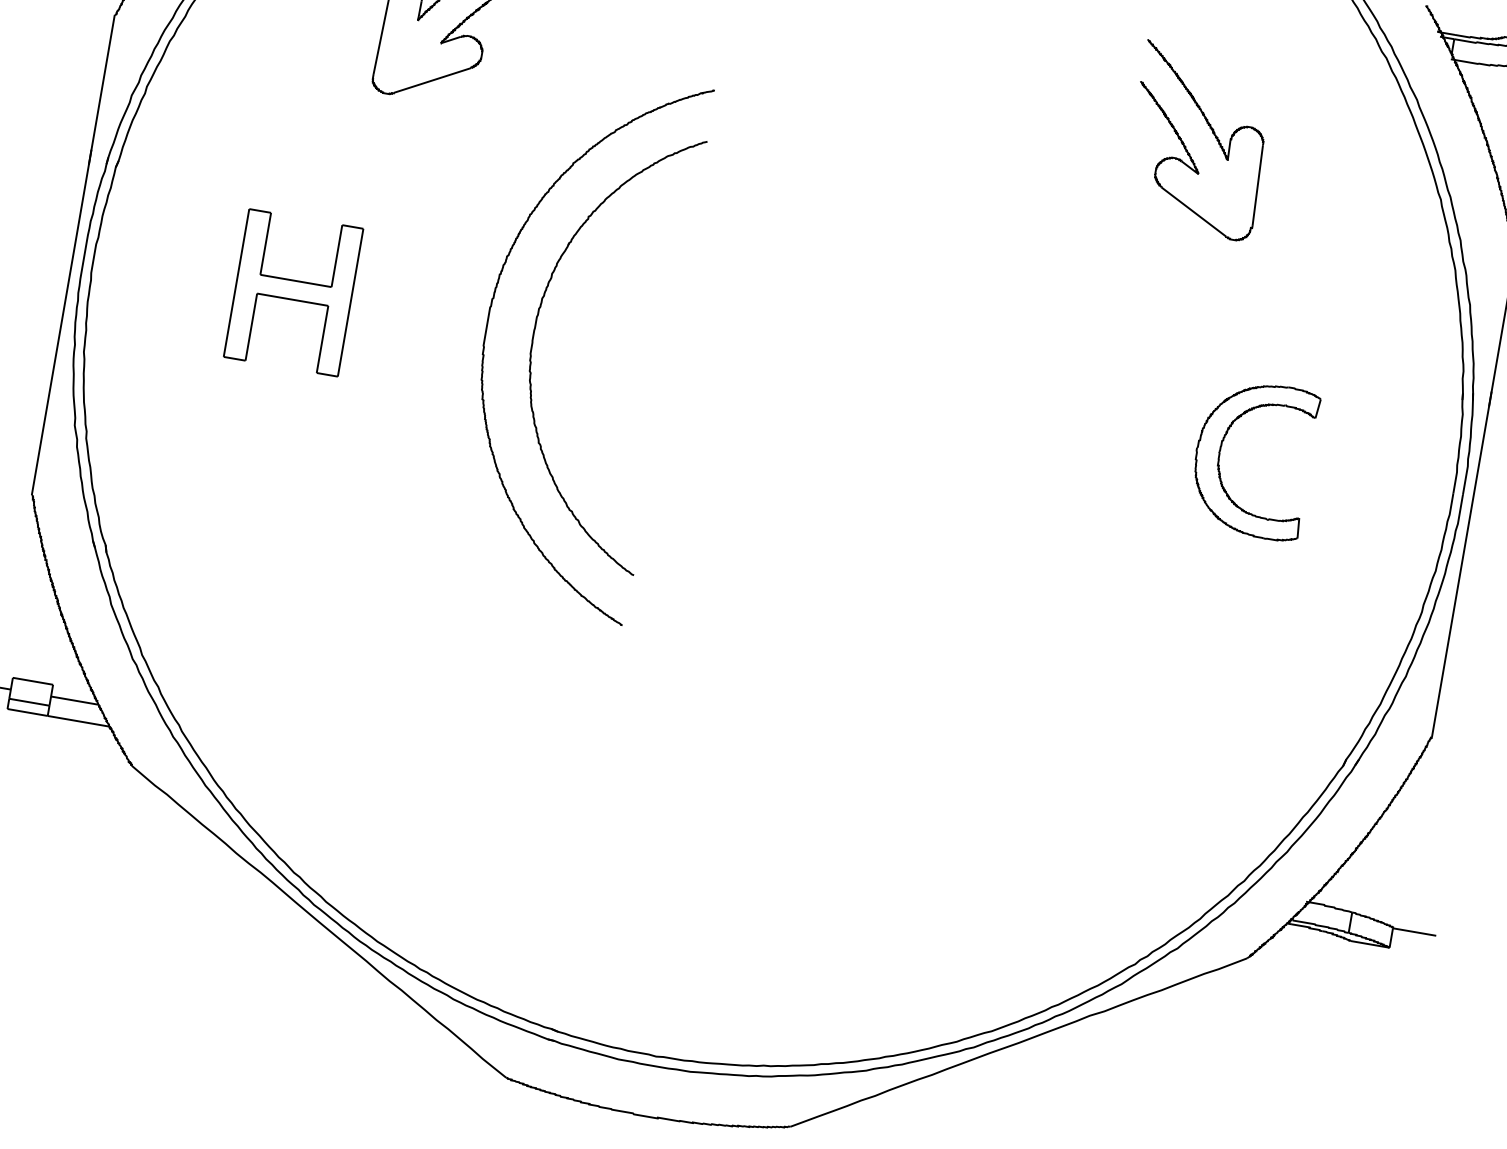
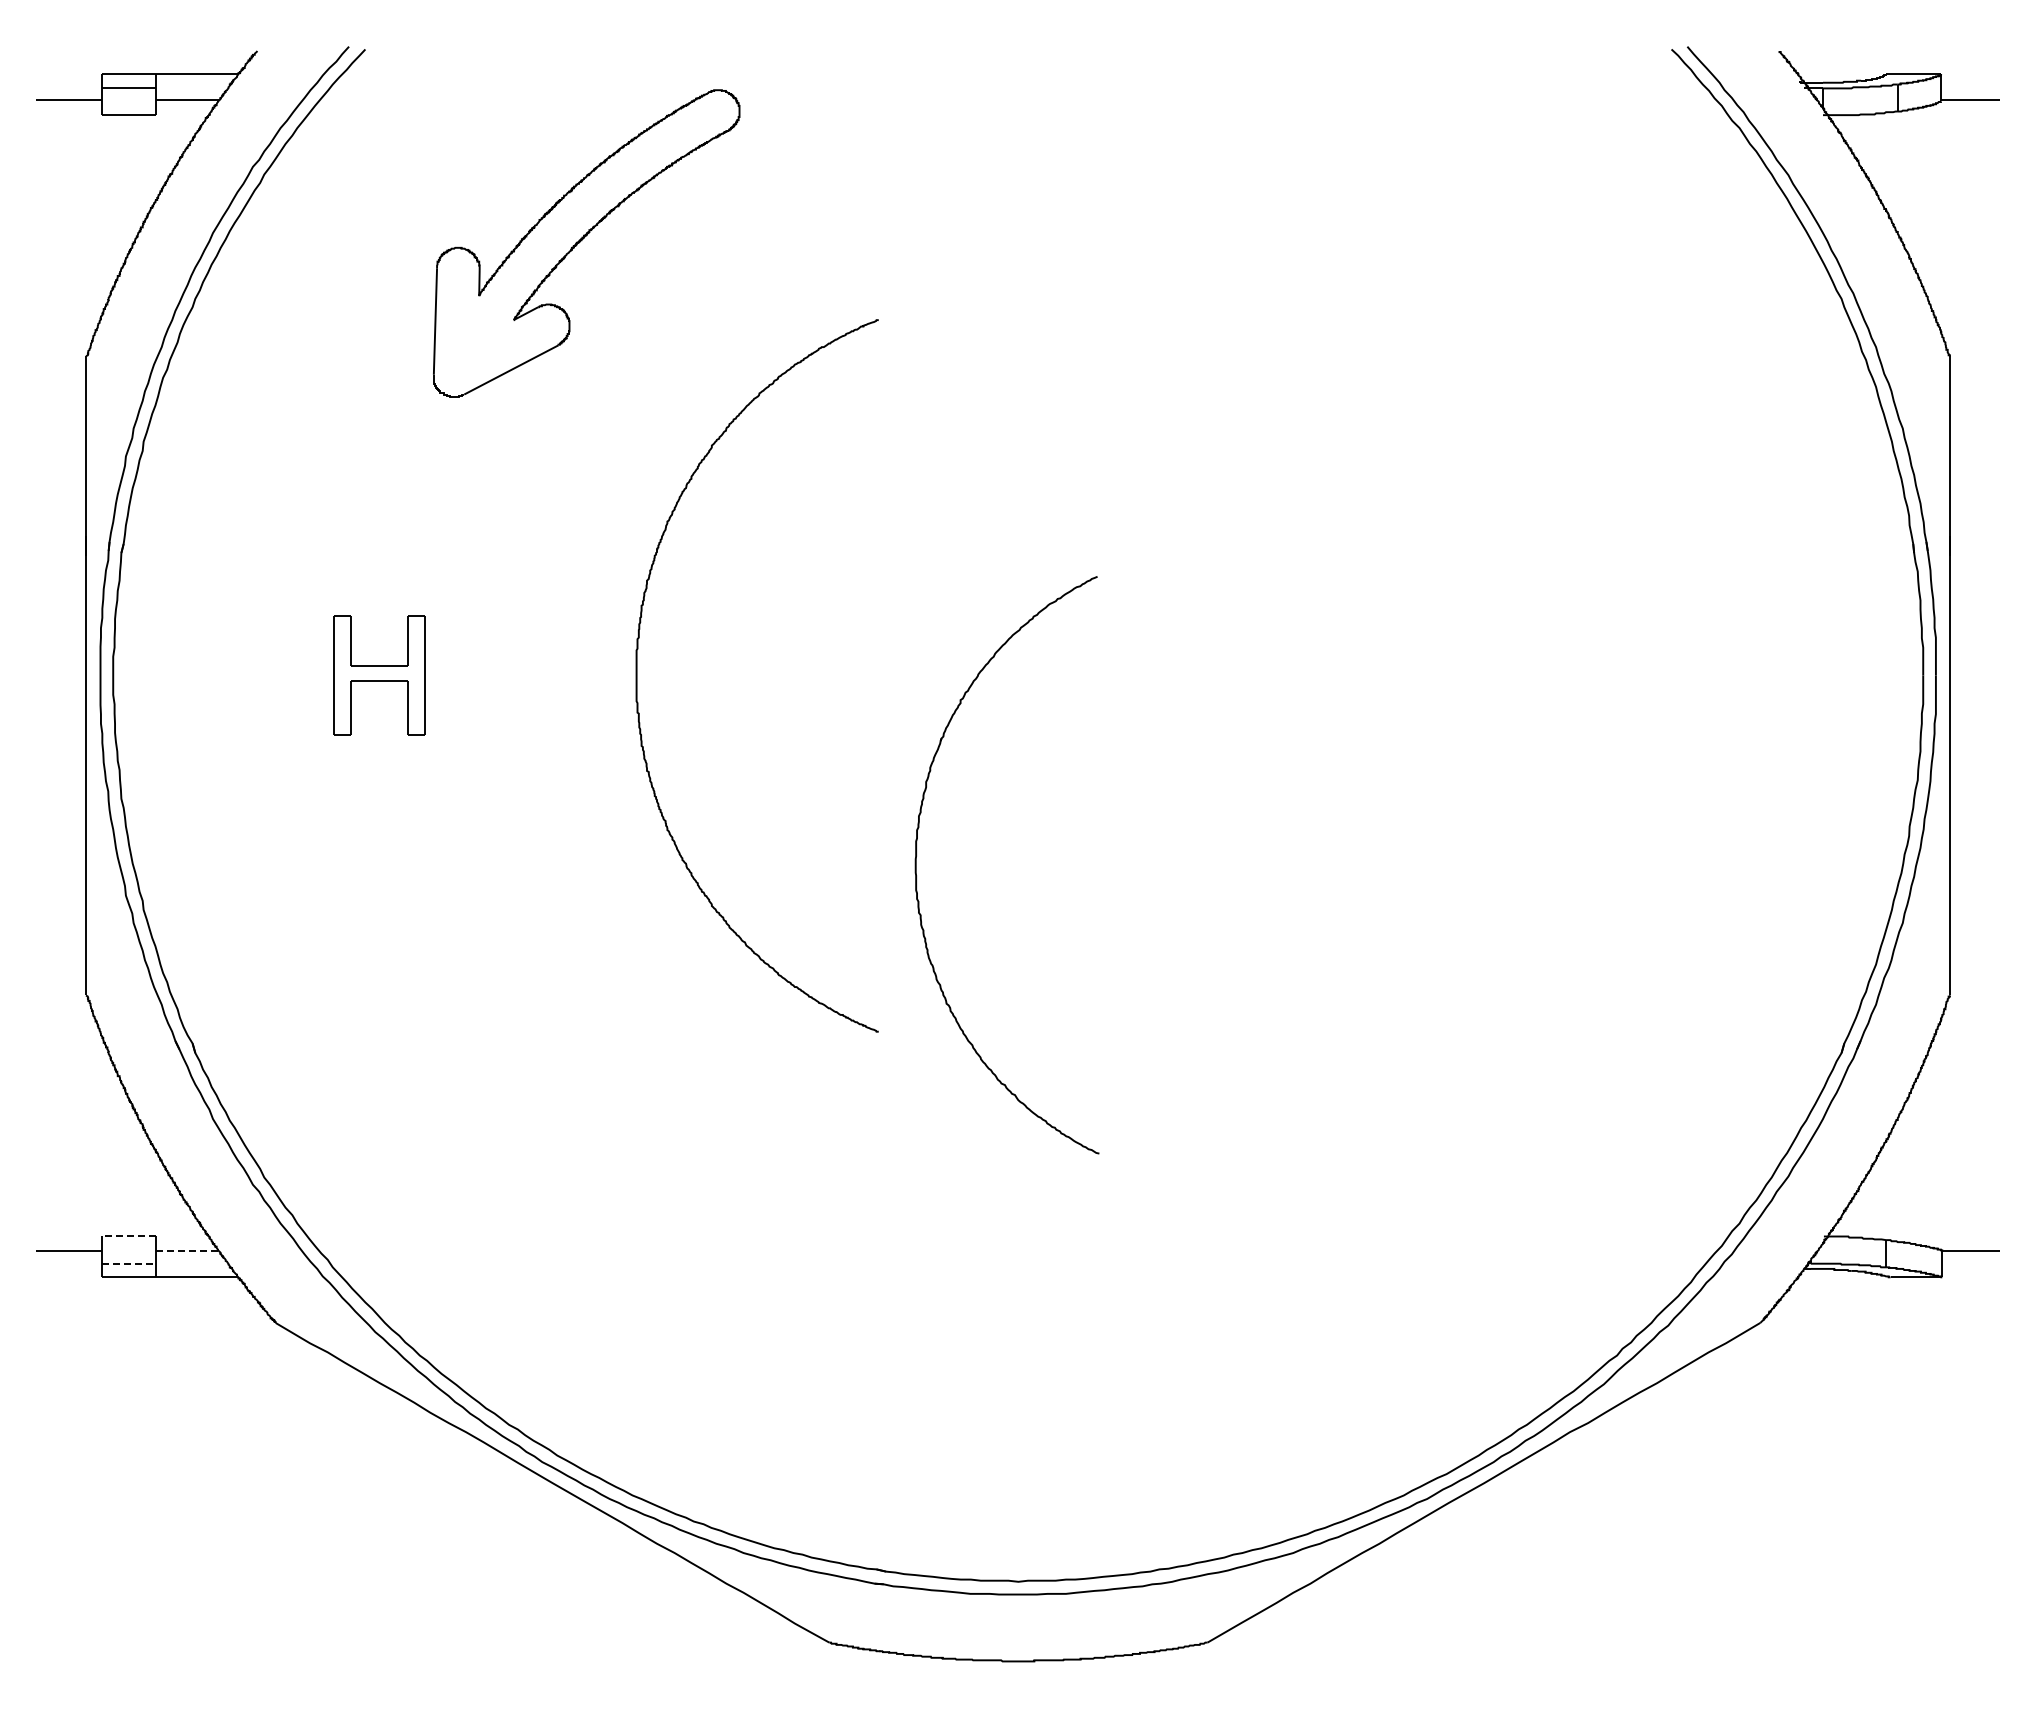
part: (1186, 146) -> (1500, 287), removed
part: (293, 292) -> (378, 675), size x0.6
part: (534, 335) -> (916, 865), moved
part: (1221, 447) -> (1613, 667), removed
line: (33, 681) -> (129, 1235), solid -> dashed
line: (74, 700) -> (187, 1251), solid -> dashed
line: (29, 702) -> (129, 1263), solid -> dashed

